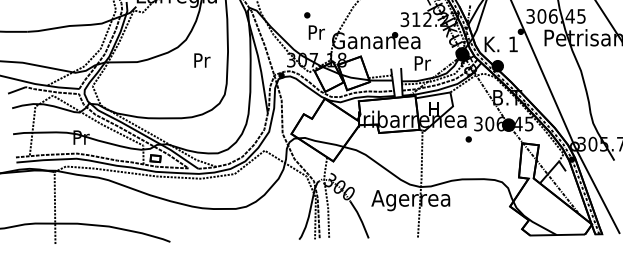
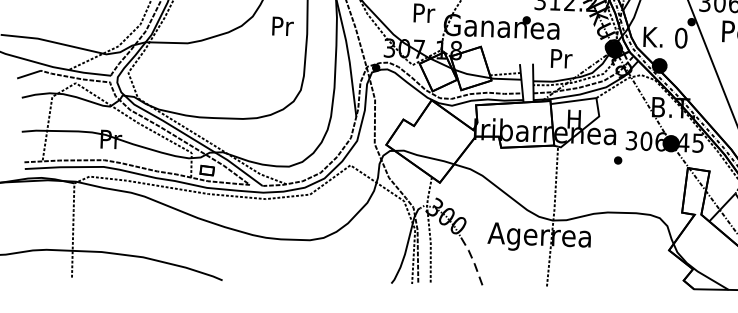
text: (513, 44) -> (681, 38), 1 -> 0
text: (202, 60) -> (283, 26), moved
line: (360, 218) -> (472, 258), solid -> dashed

